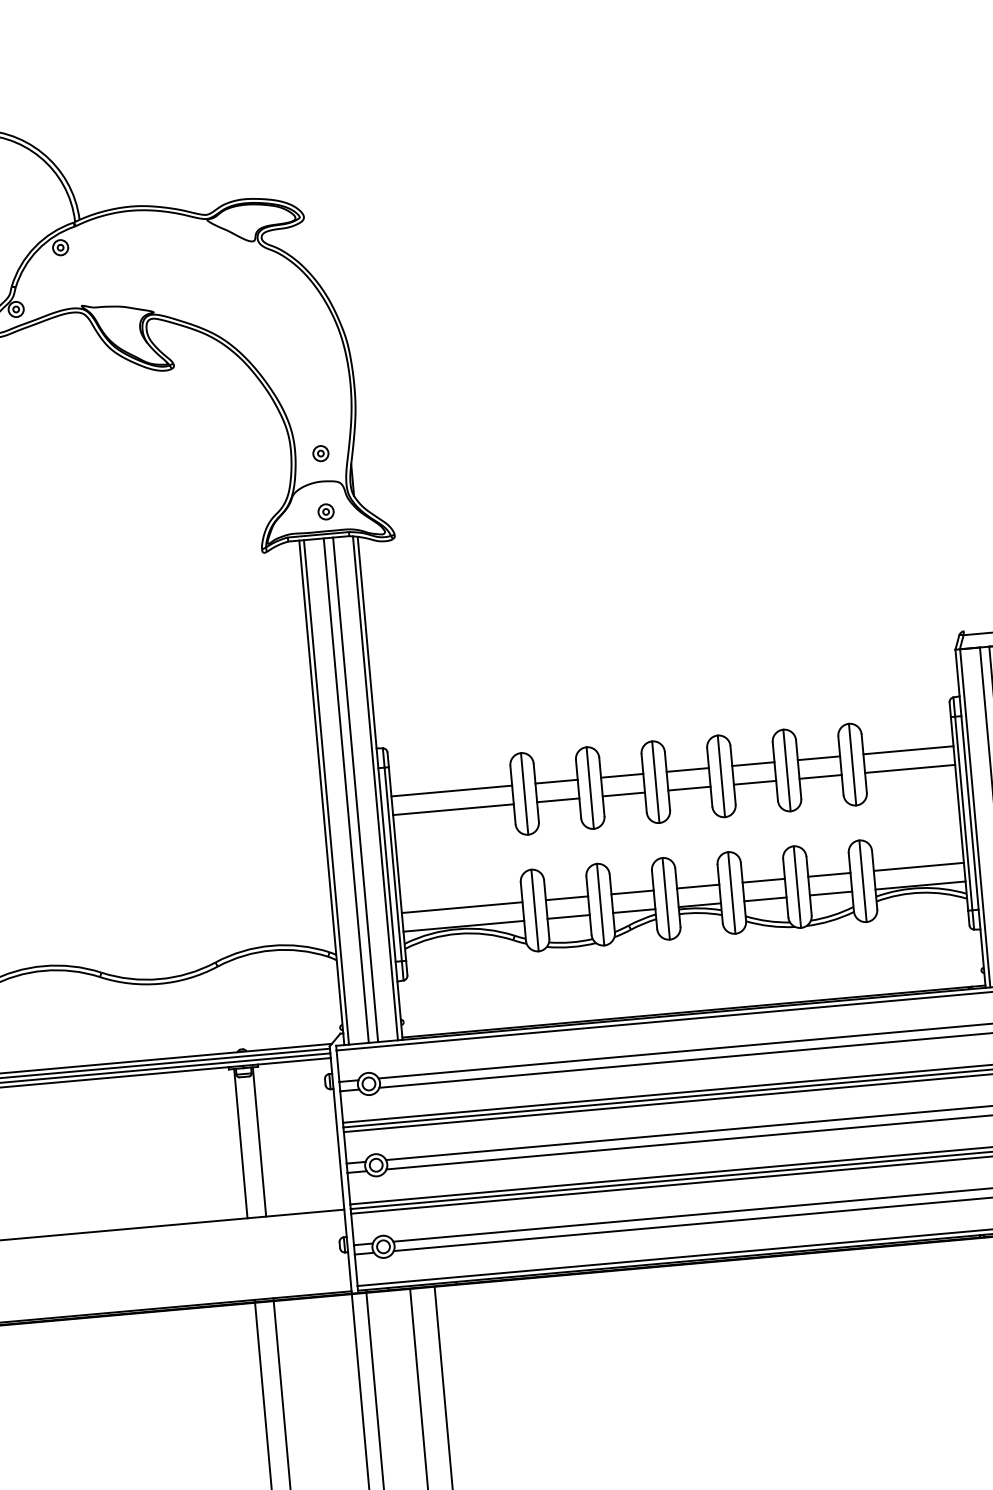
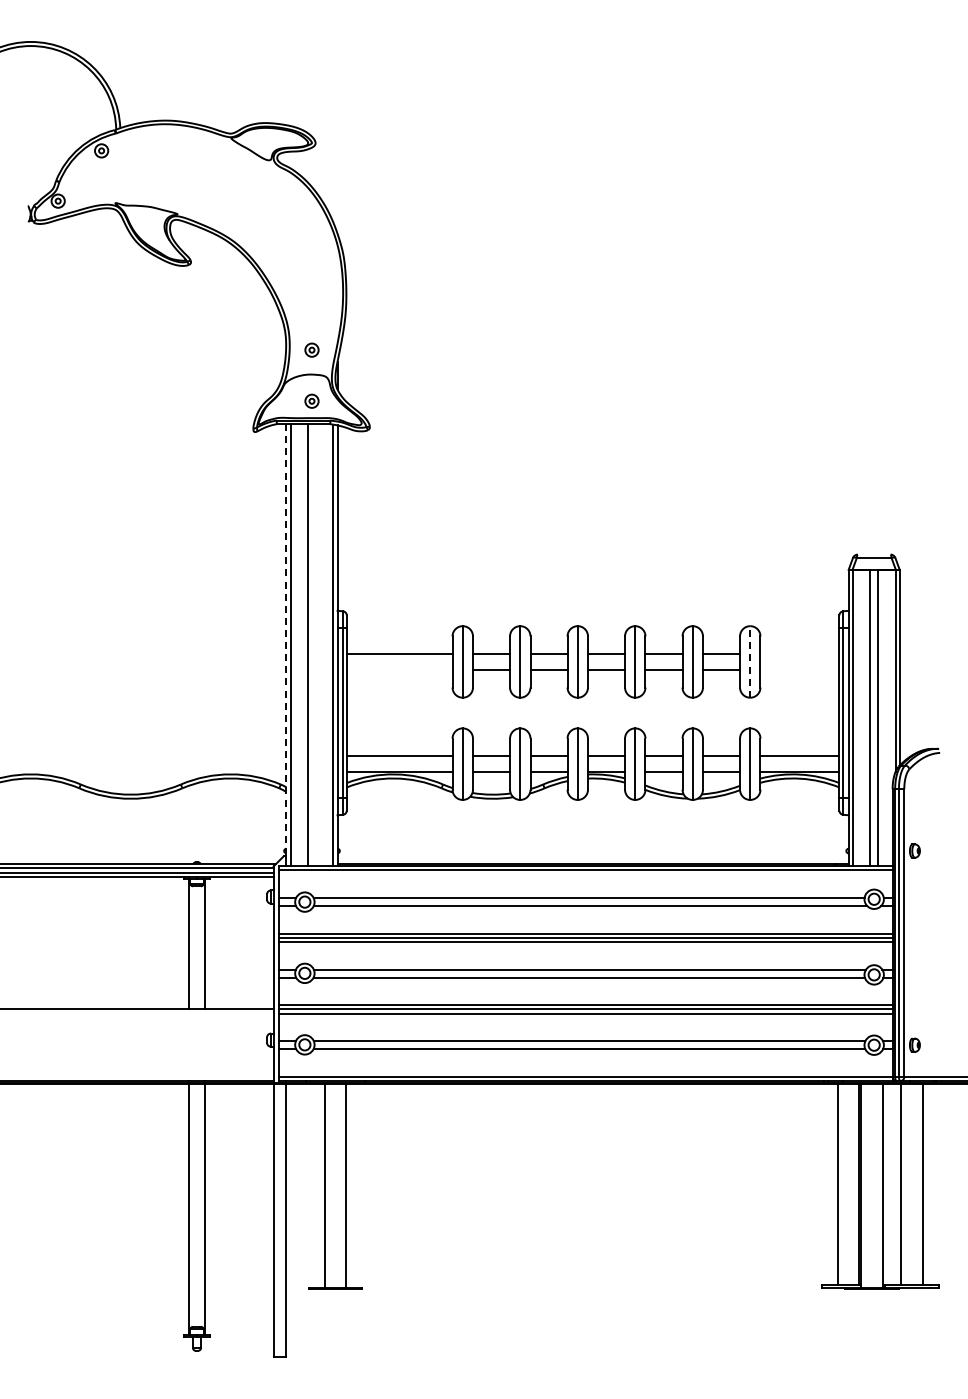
line: (907, 750) -> (799, 653), removed
line: (852, 764) -> (750, 661), solid -> dashed
line: (909, 769) -> (799, 670), removed
line: (321, 787) -> (286, 640), solid -> dashed
line: (356, 790) -> (316, 645), removed
line: (453, 810) -> (399, 670), removed

